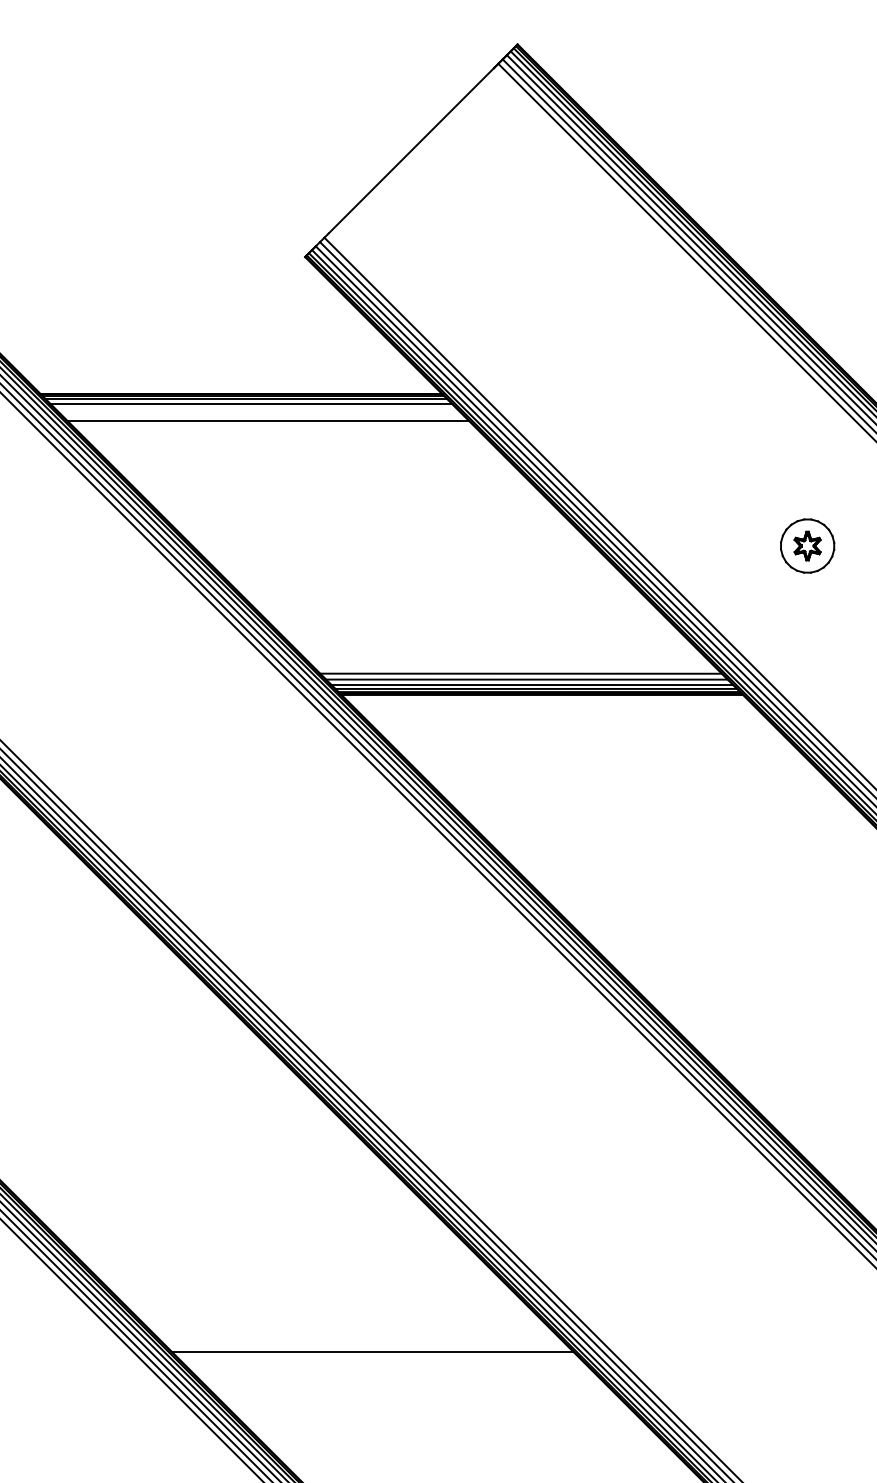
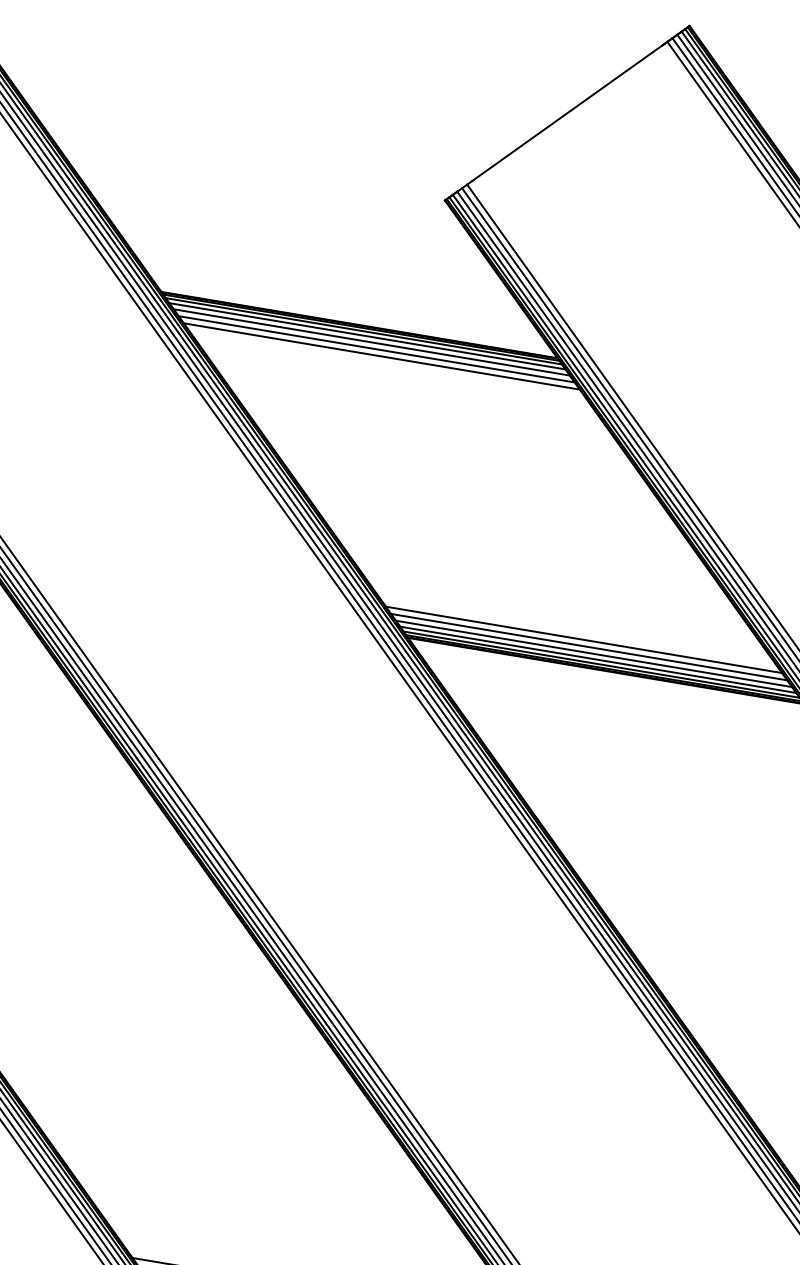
line: (256, 409) -> (371, 342), added
line: (262, 415) -> (376, 349), added
line: (514, 667) -> (583, 639), added

